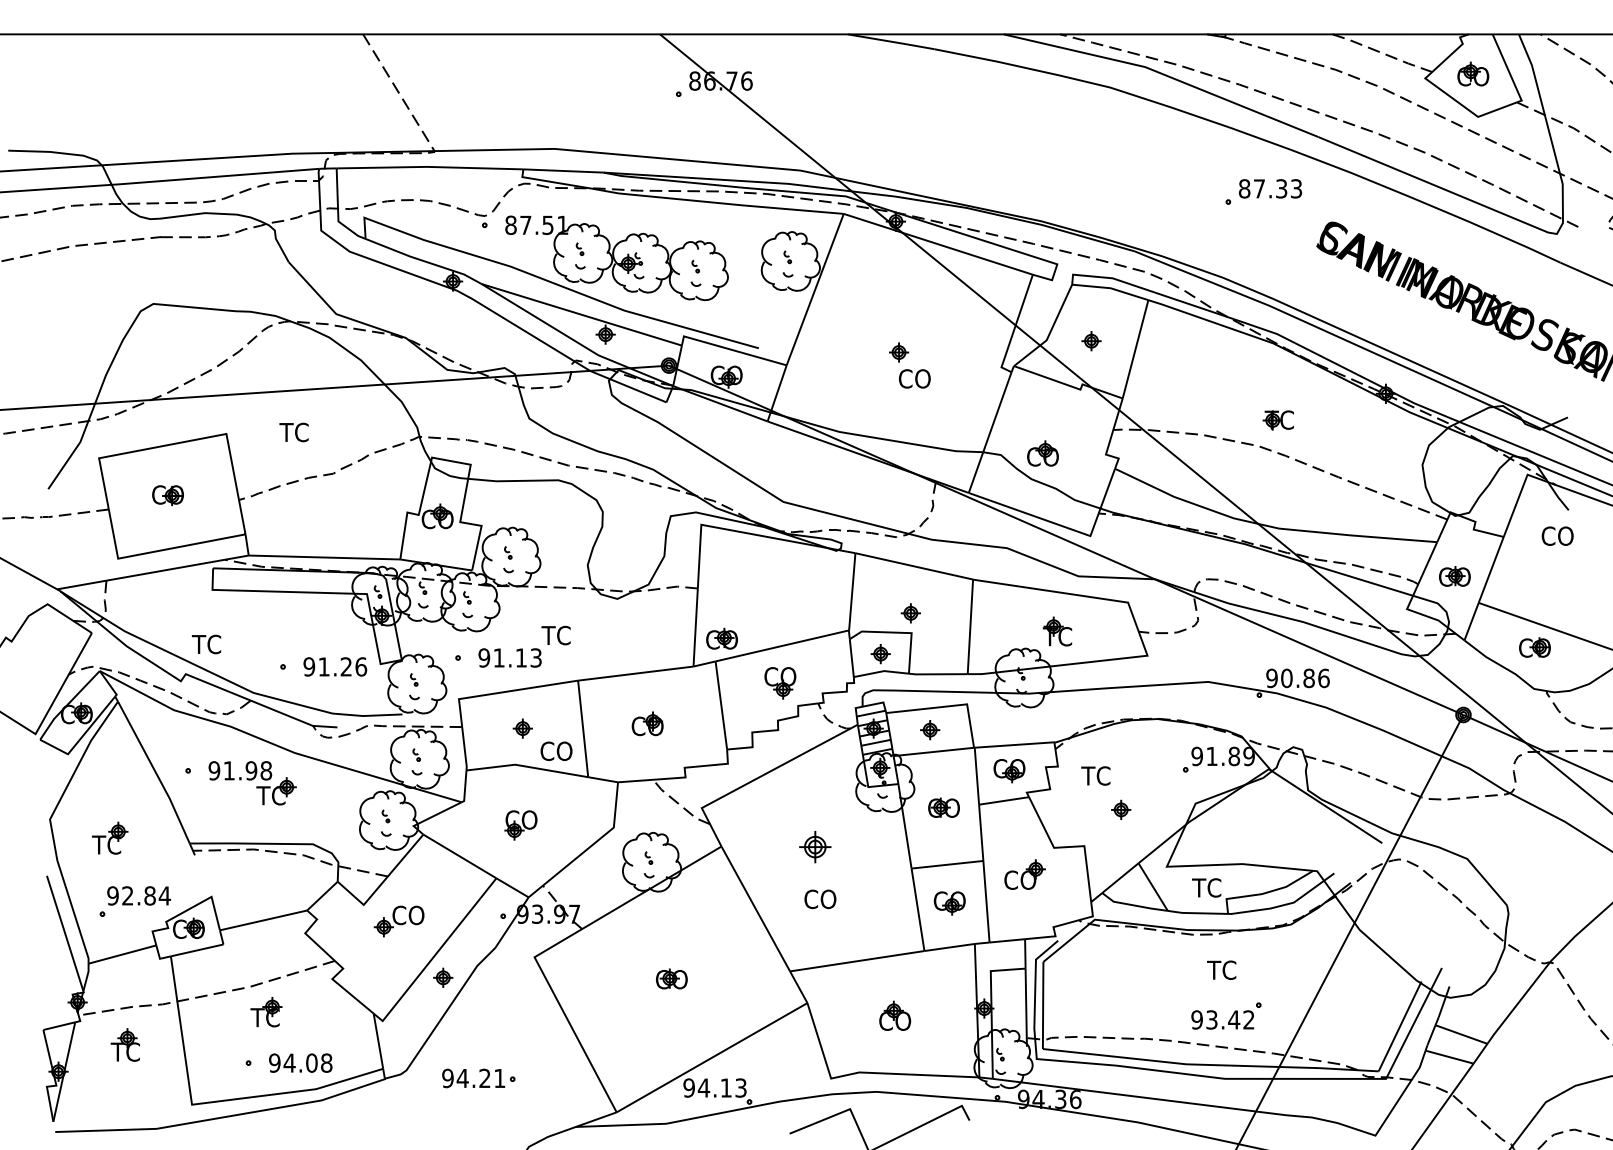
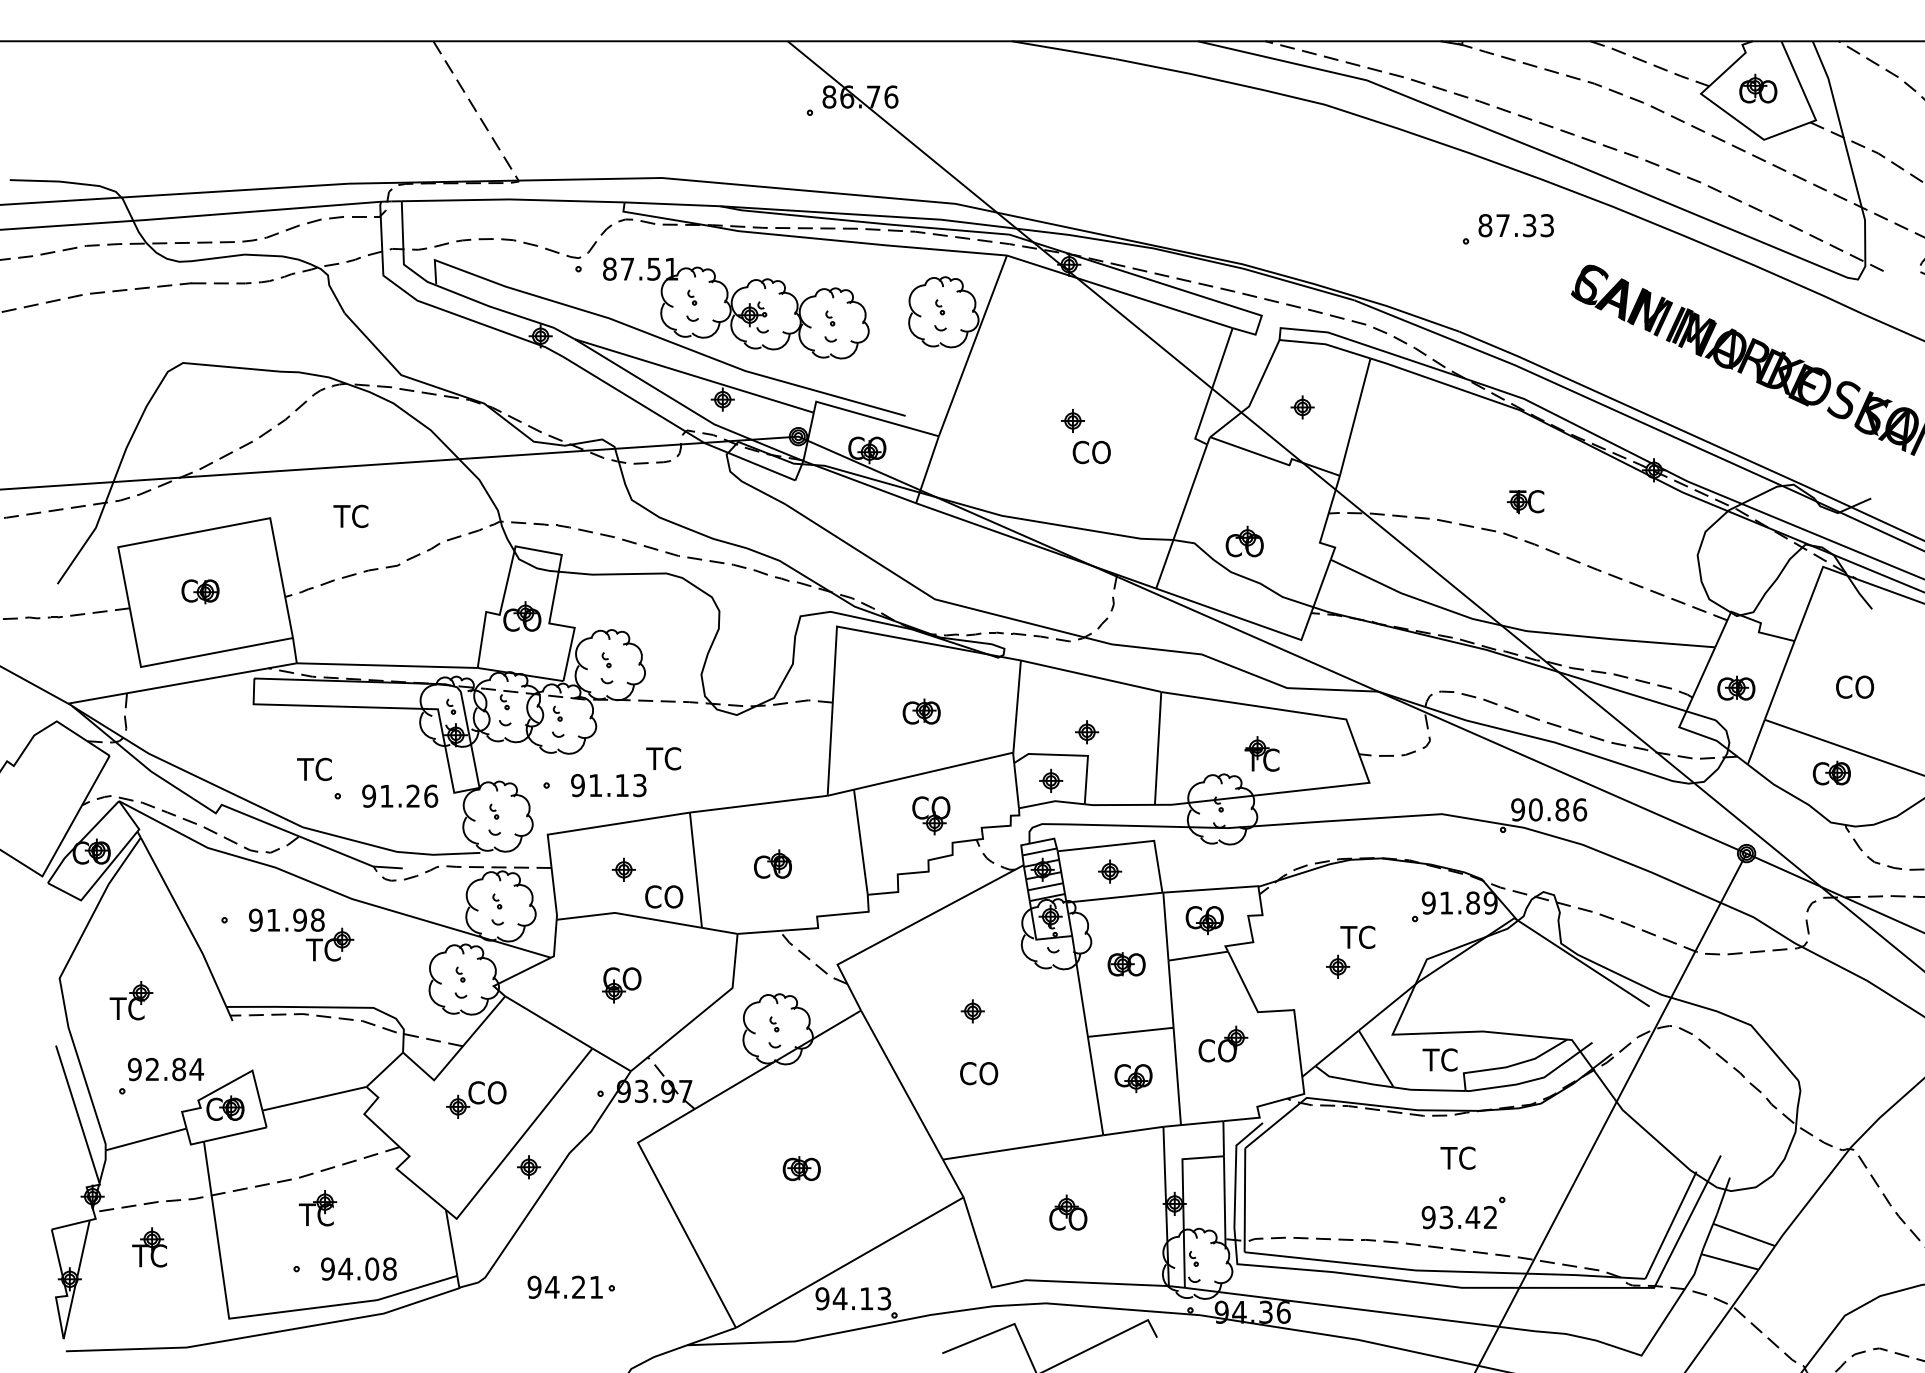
text: (1558, 535) -> (1855, 686), moved
part: (721, 638) -> (921, 711), moved
text: (206, 644) -> (314, 769), moved
text: (1095, 775) -> (1357, 936), moved
part: (814, 847) -> (972, 1011), size x0.62

